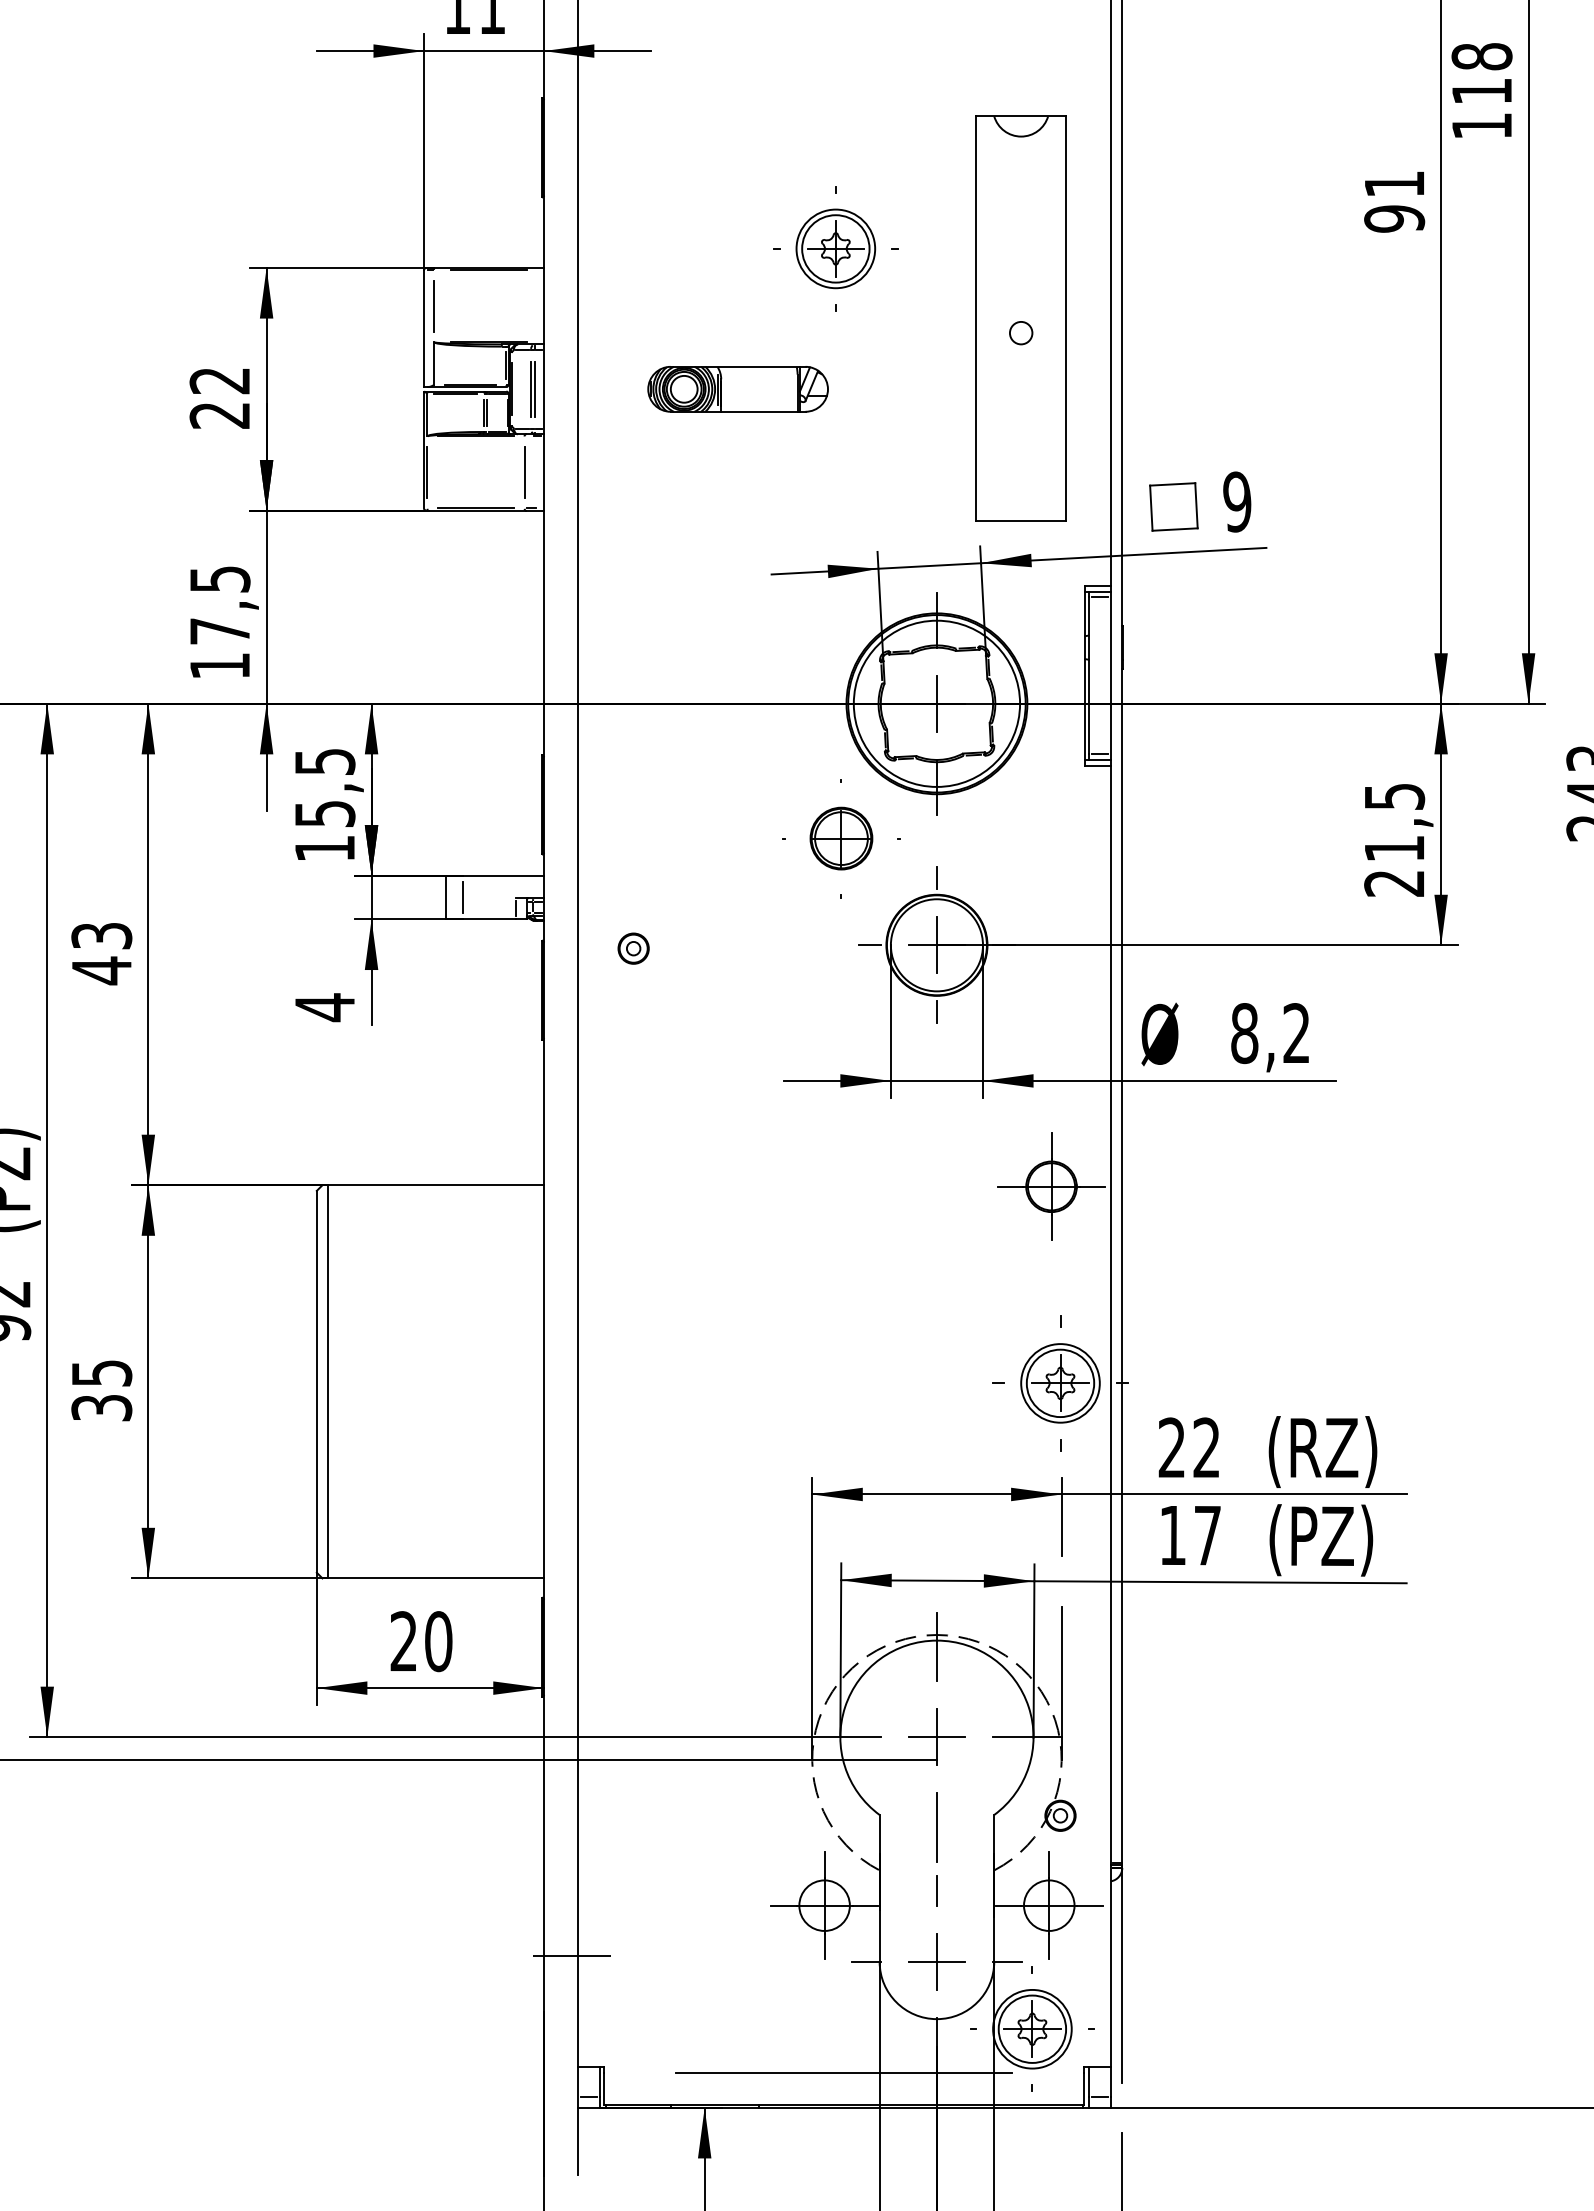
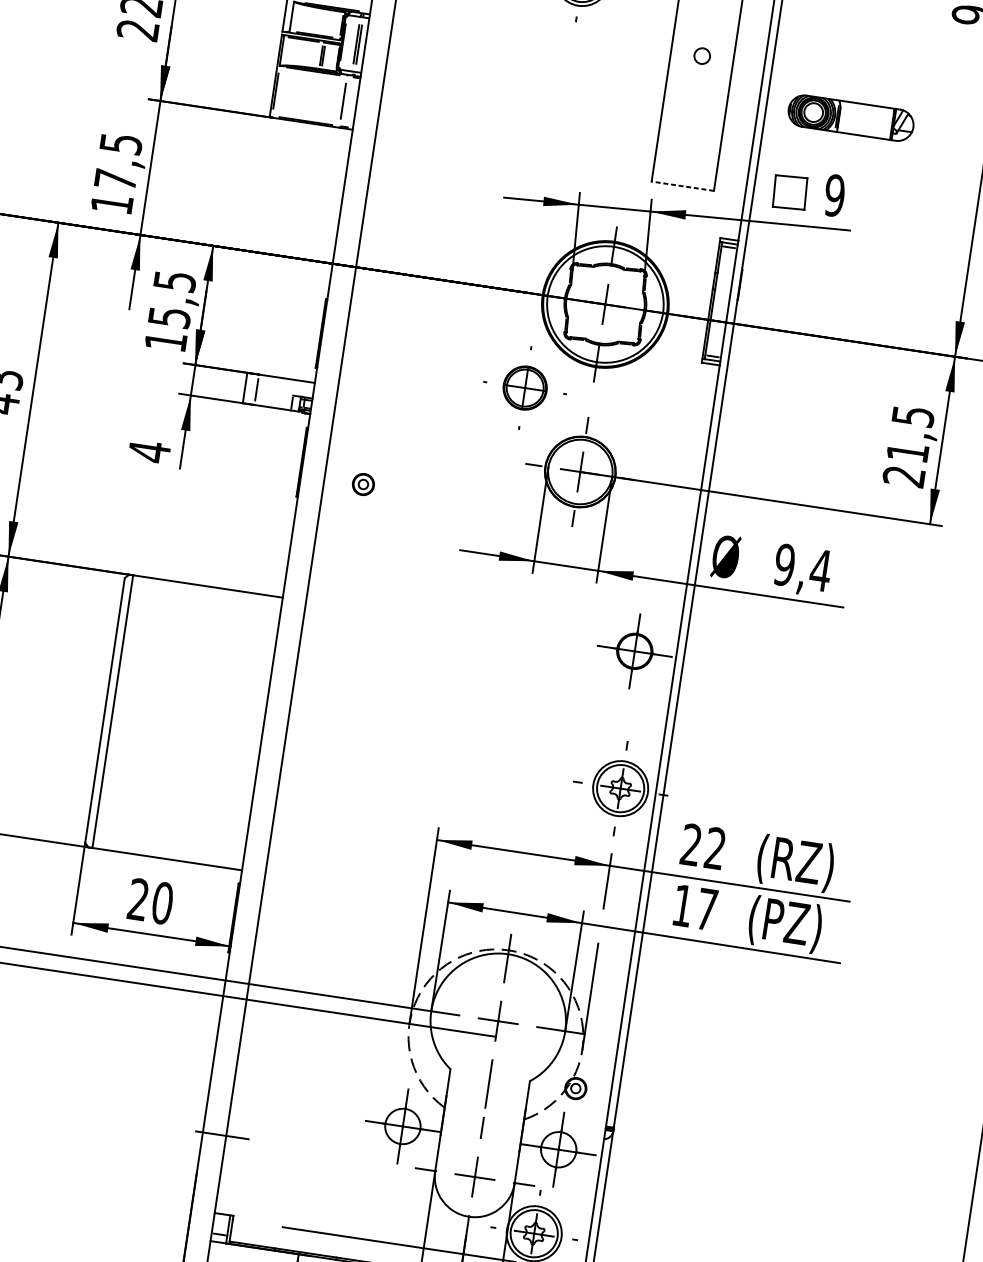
part: (737, 389) -> (850, 118), moved
line: (1021, 520) -> (683, 186), solid -> dashed
part: (633, 948) -> (363, 484), moved
text: (1271, 1033) -> (803, 567), 8,2 -> 9,4

